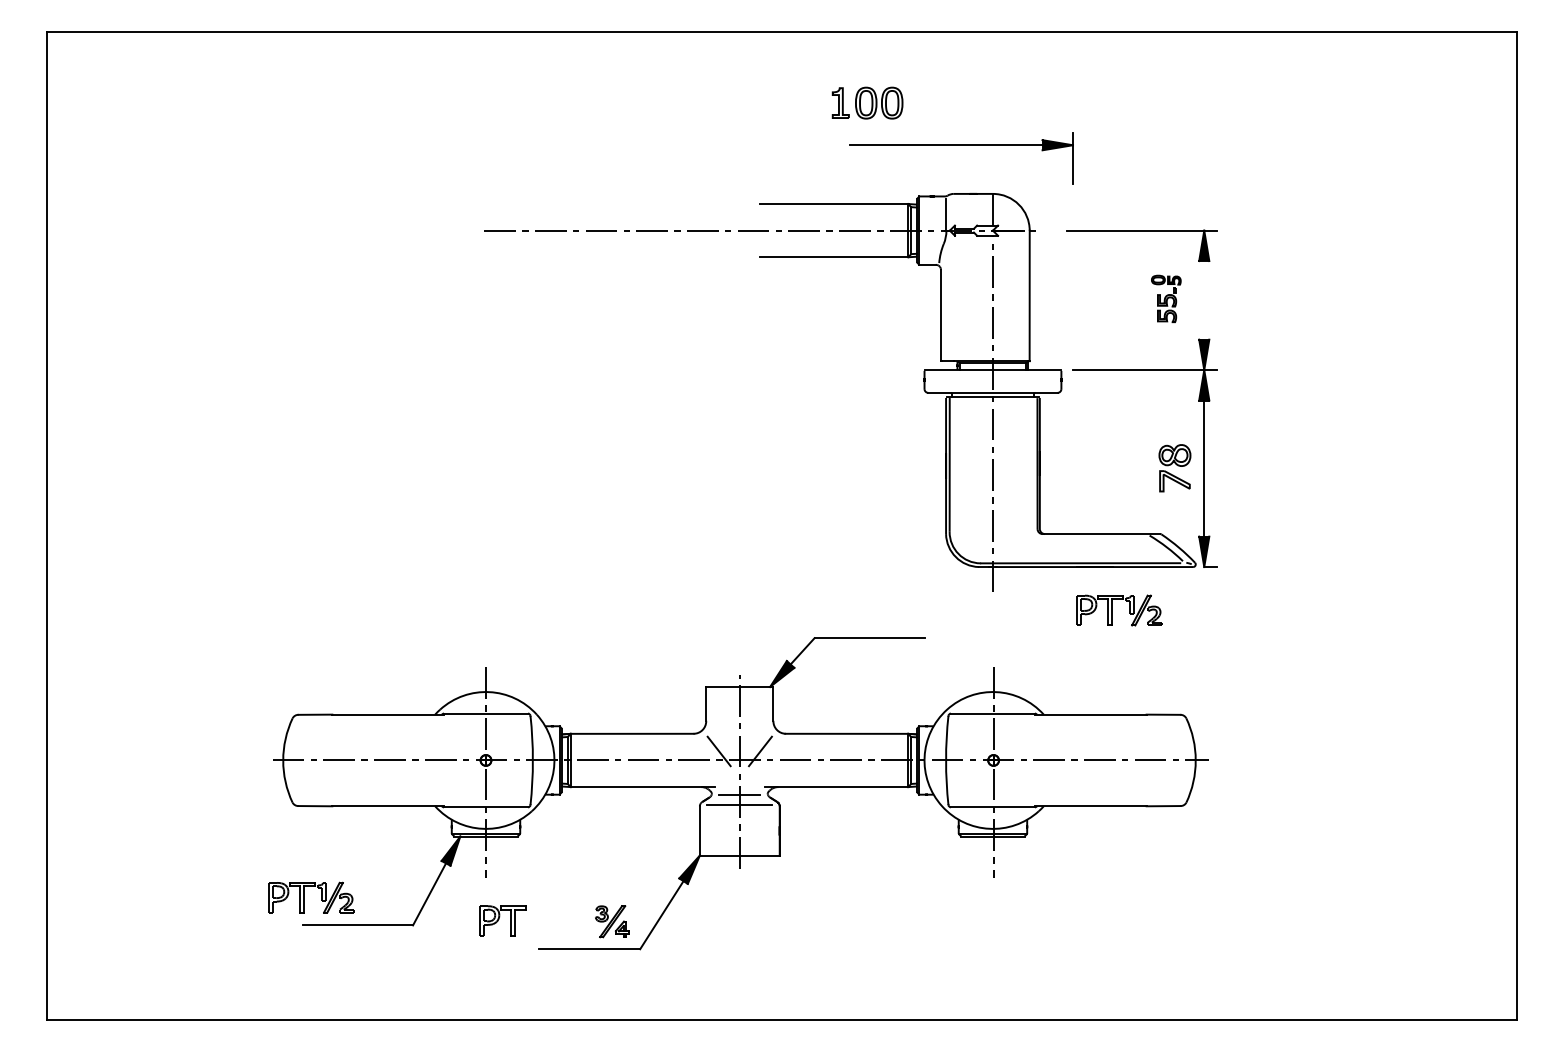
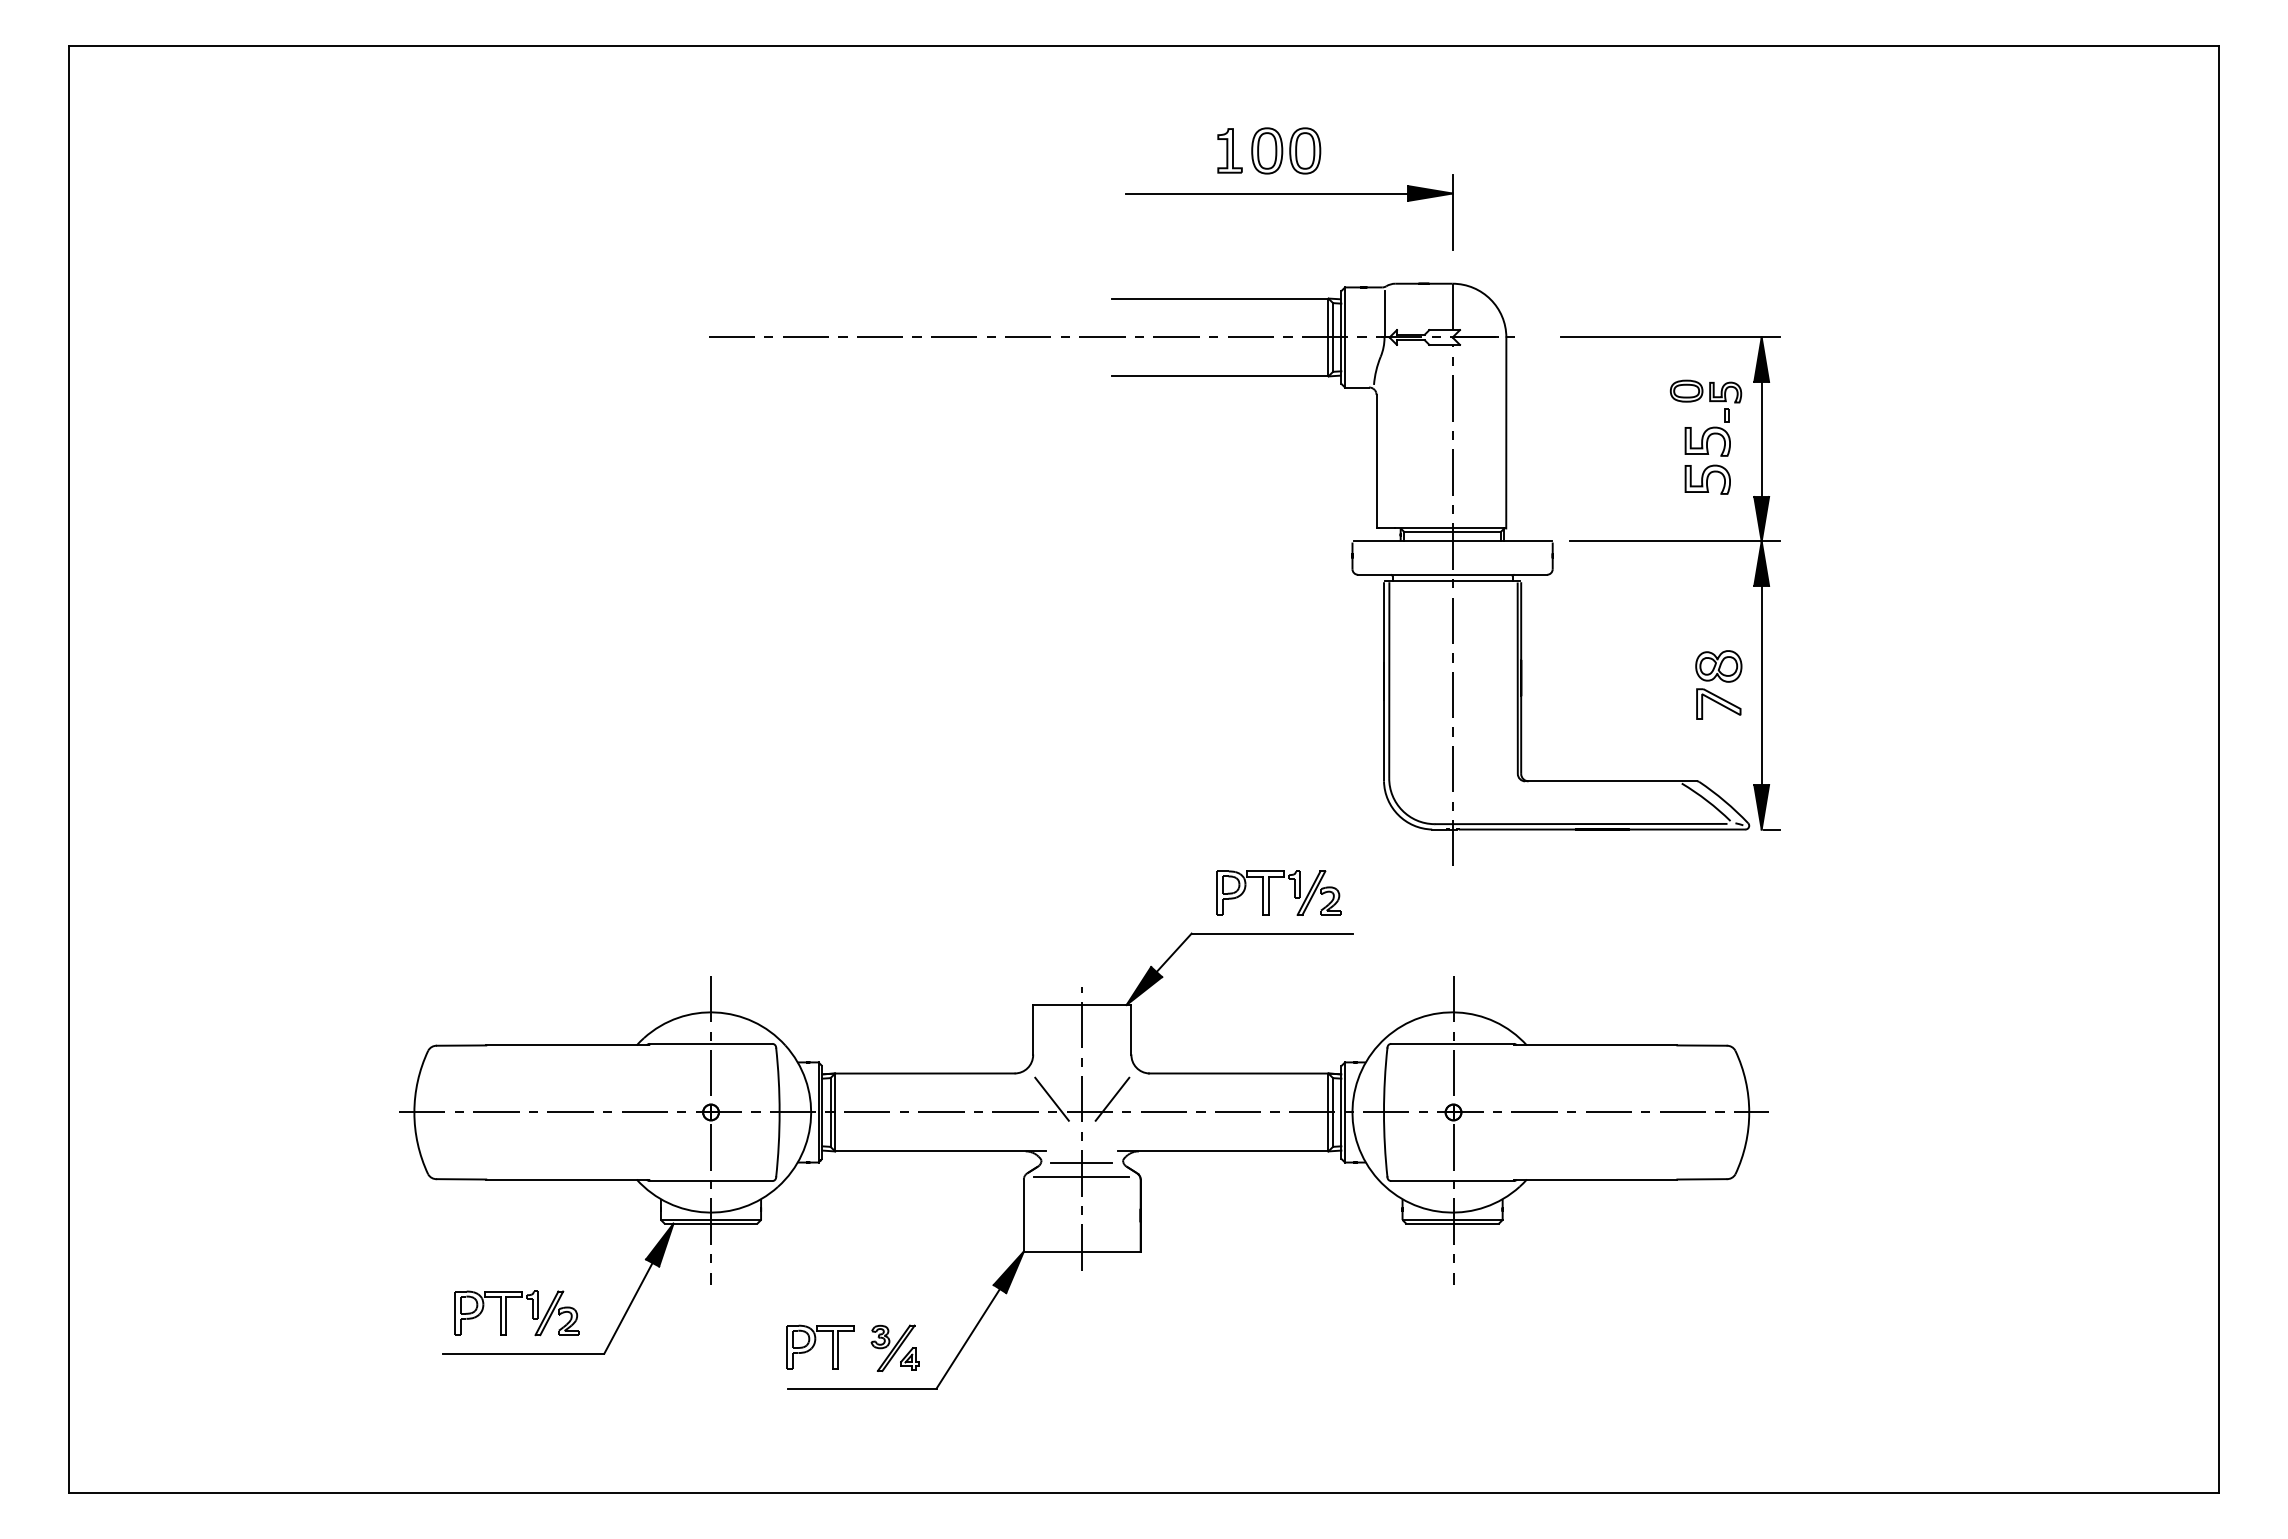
part: (961, 145) -> (1289, 193), moved
part: (1166, 298) -> (1706, 436), size x1.67
line: (1204, 300) -> (1762, 439), added
part: (1112, 610) -> (1269, 893), moved
part: (304, 897) -> (506, 1312), moved
part: (502, 920) -> (819, 1346), moved

